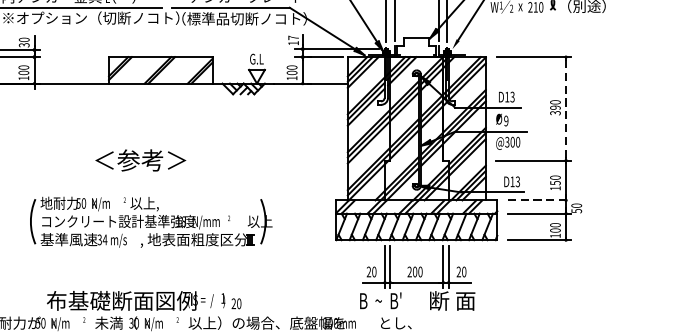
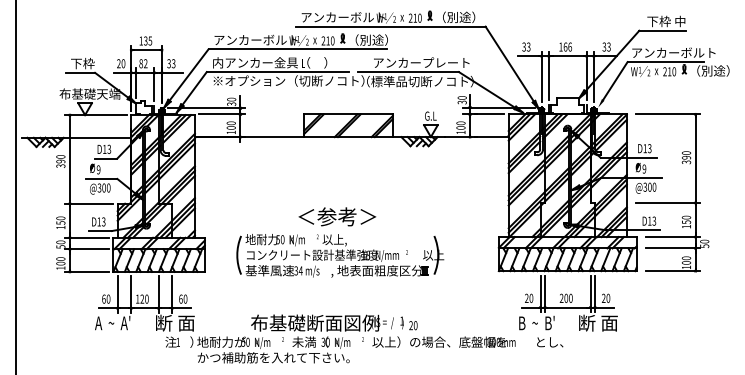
text: (292, 40) -> (461, 100), 17 -> 30
line: (565, 108) -> (695, 158), dashed -> solid
text: (140, 160) -> (337, 216), moved
line: (540, 200) -> (673, 237), dashed -> solid

